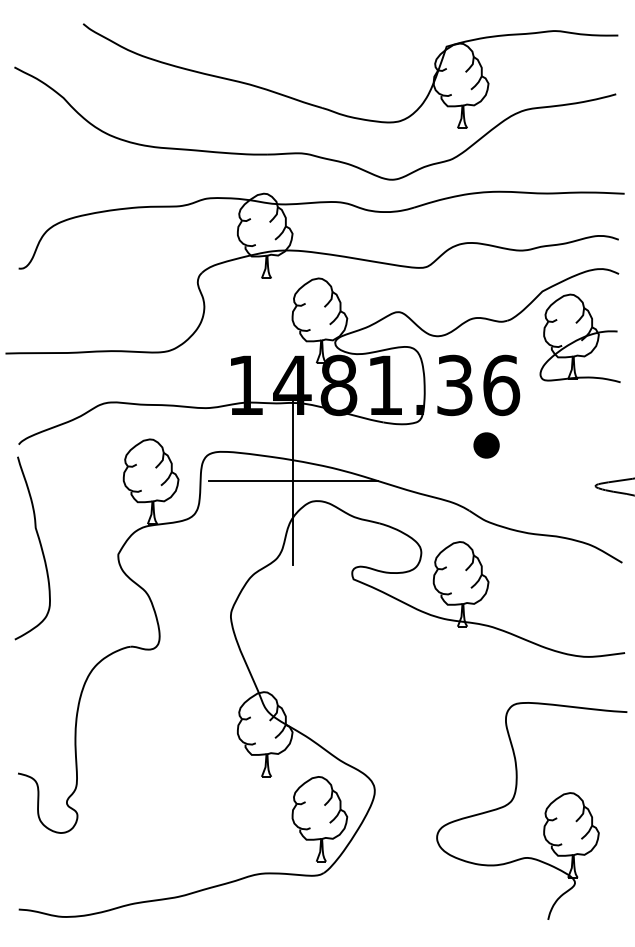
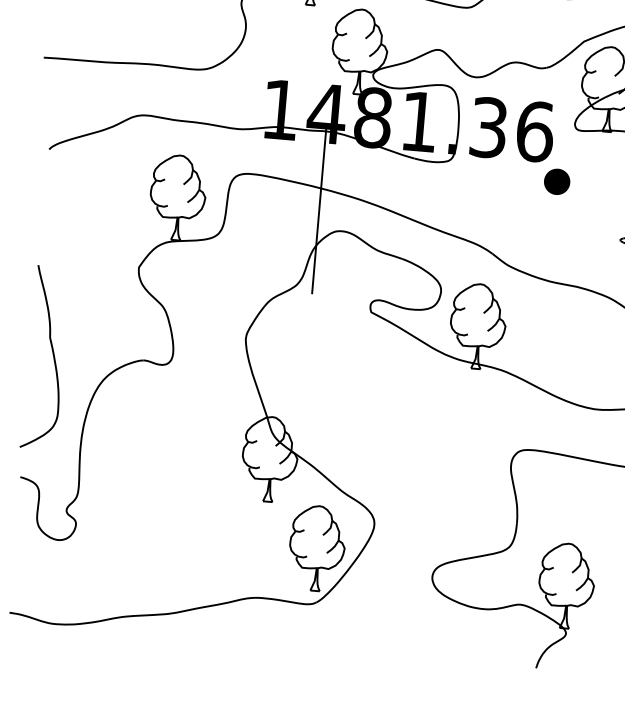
part: (486, 445) -> (557, 181), moved
line: (292, 480) -> (318, 208), removed
curve: (40, 548) -> (53, 358), moved

